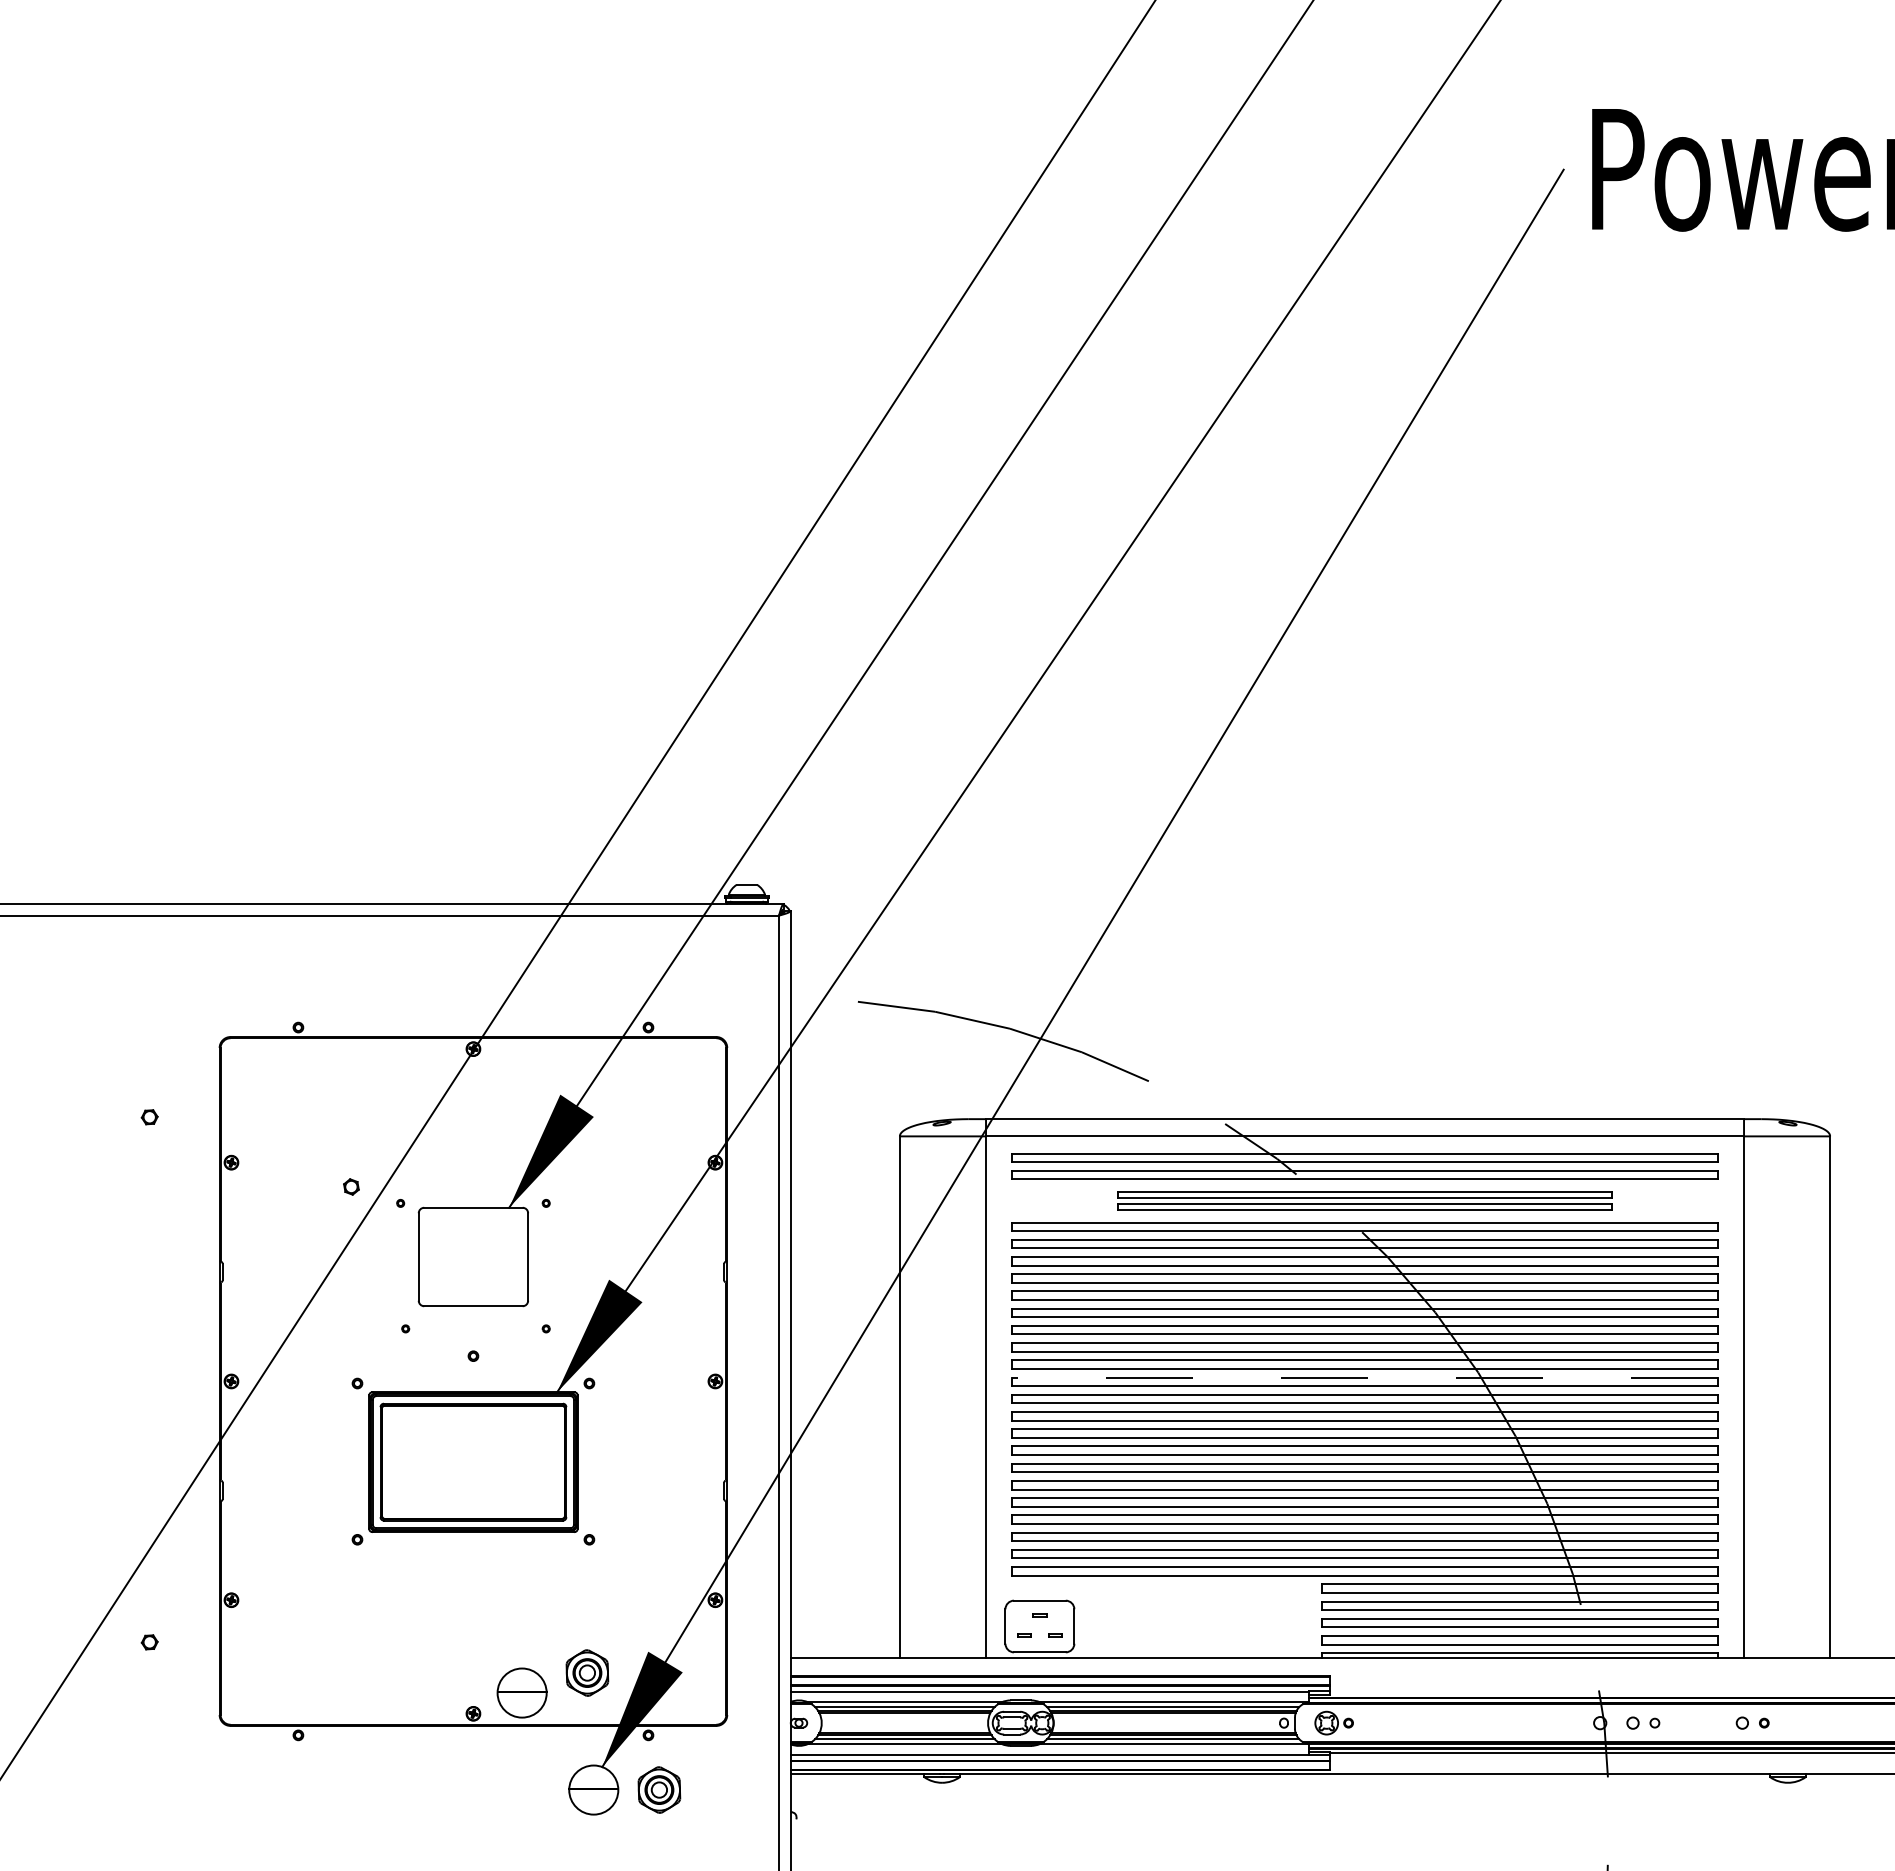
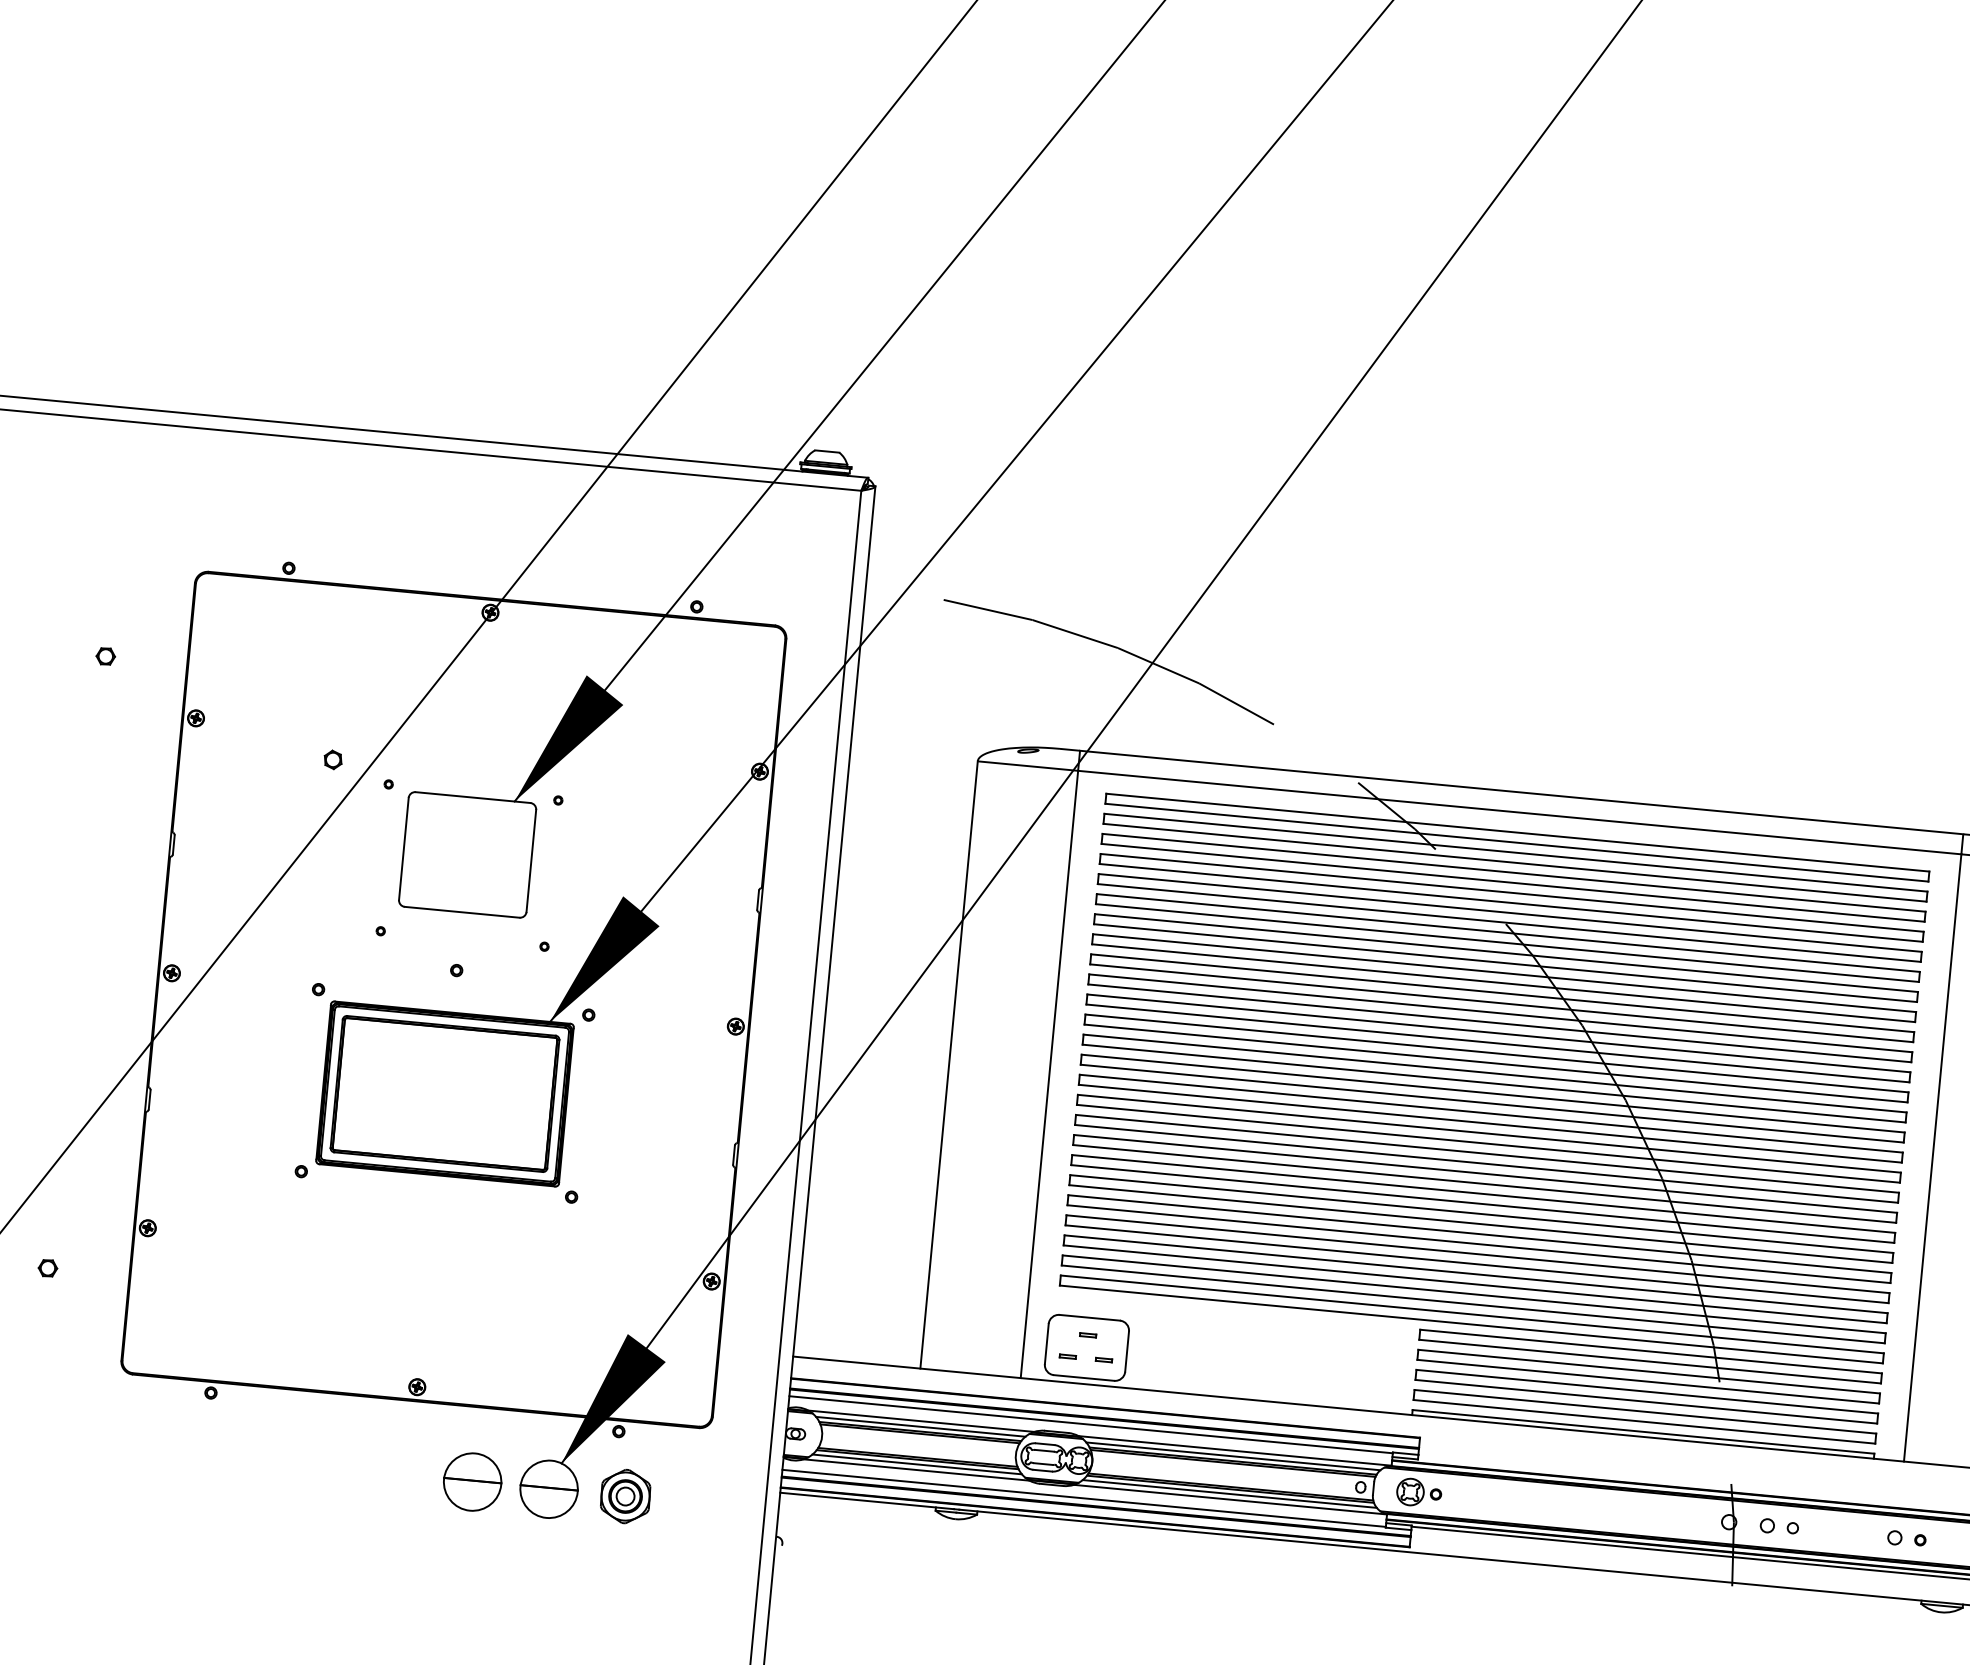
part: (1364, 1200) -> (1512, 887), size x1.43
line: (1364, 1377) -> (1492, 1093), dashed -> solid
part: (587, 1672) -> (554, 1351), removed
part: (521, 1692) -> (471, 1481), moved

